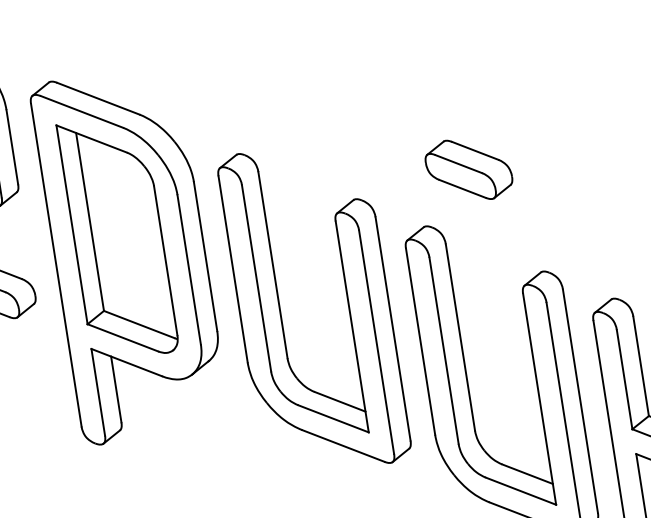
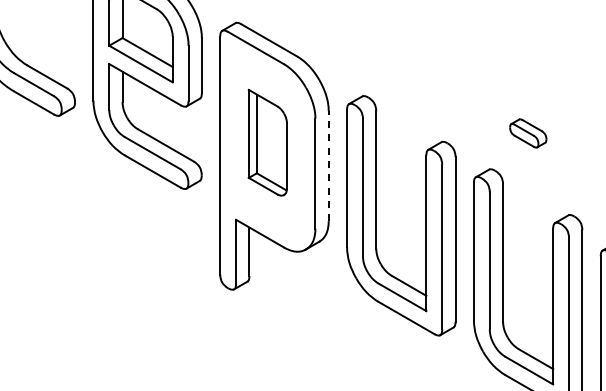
part: (469, 169) -> (528, 133), size x0.6
part: (117, 237) -> (267, 142), size x0.6
line: (205, 255) -> (328, 165), solid -> dashed

